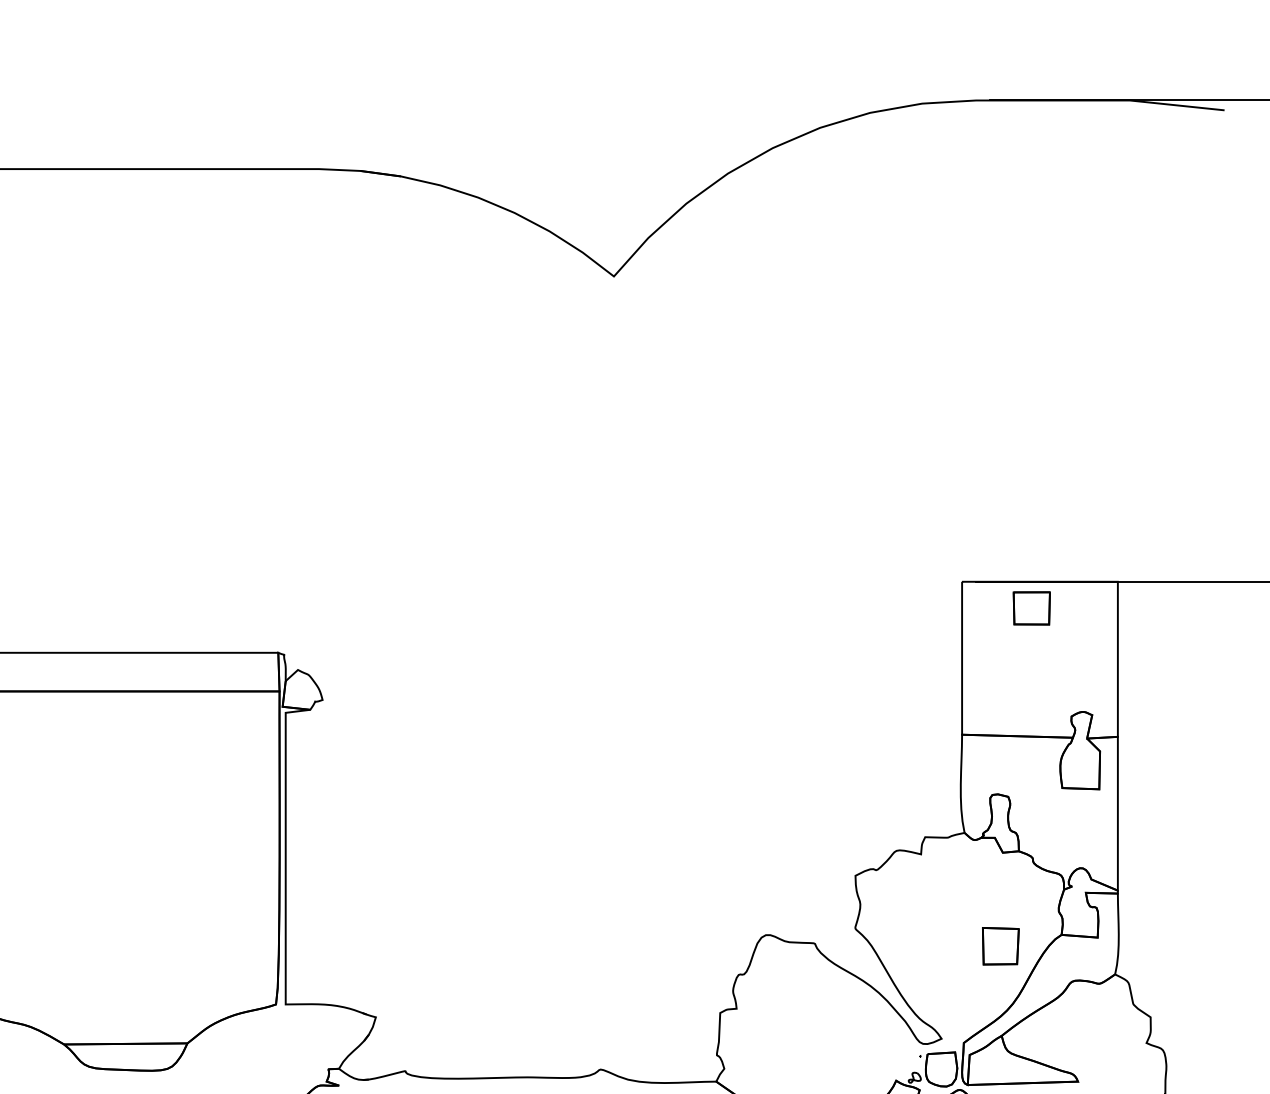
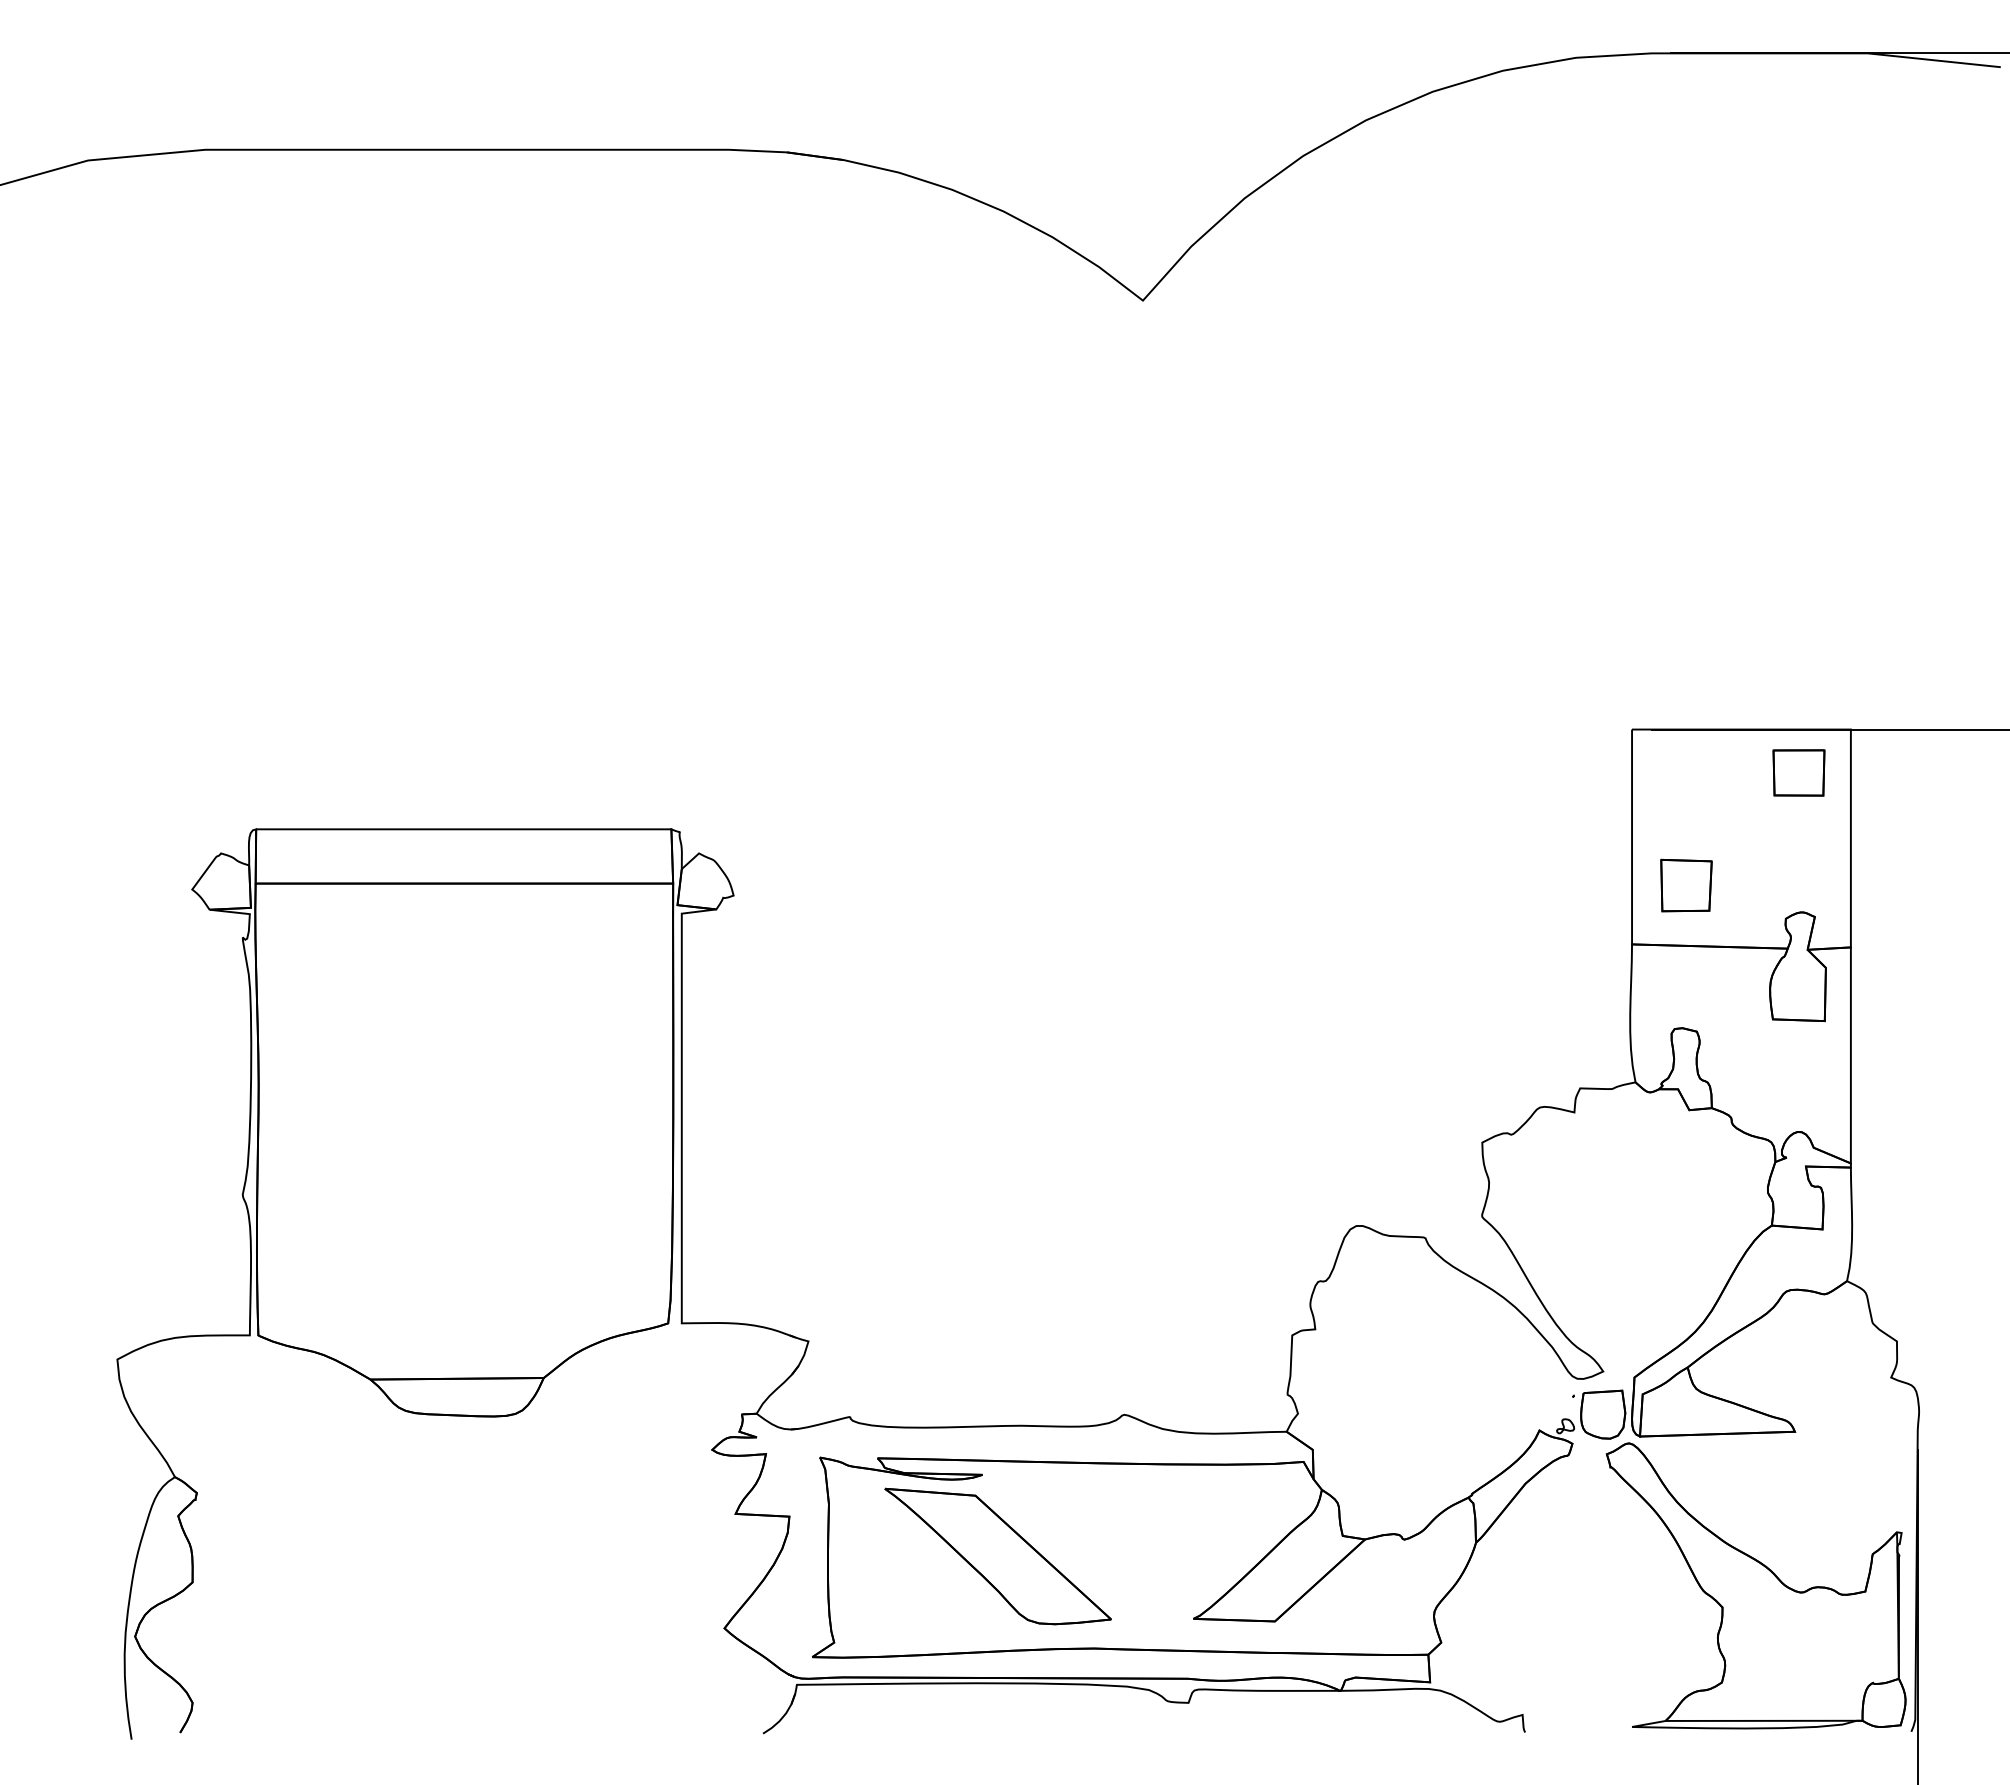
part: (1031, 608) -> (1798, 772), moved
part: (1000, 946) -> (1686, 885), moved

